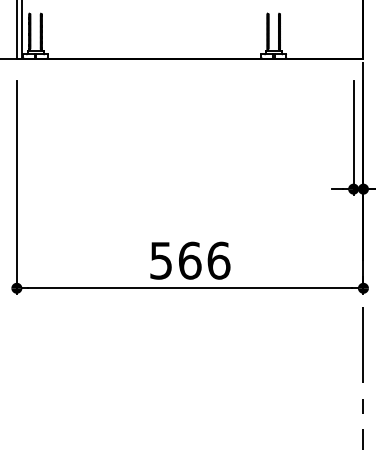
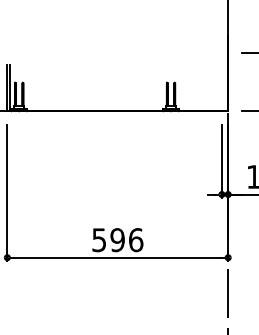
text: (189, 261) -> (117, 240), 566 -> 596

